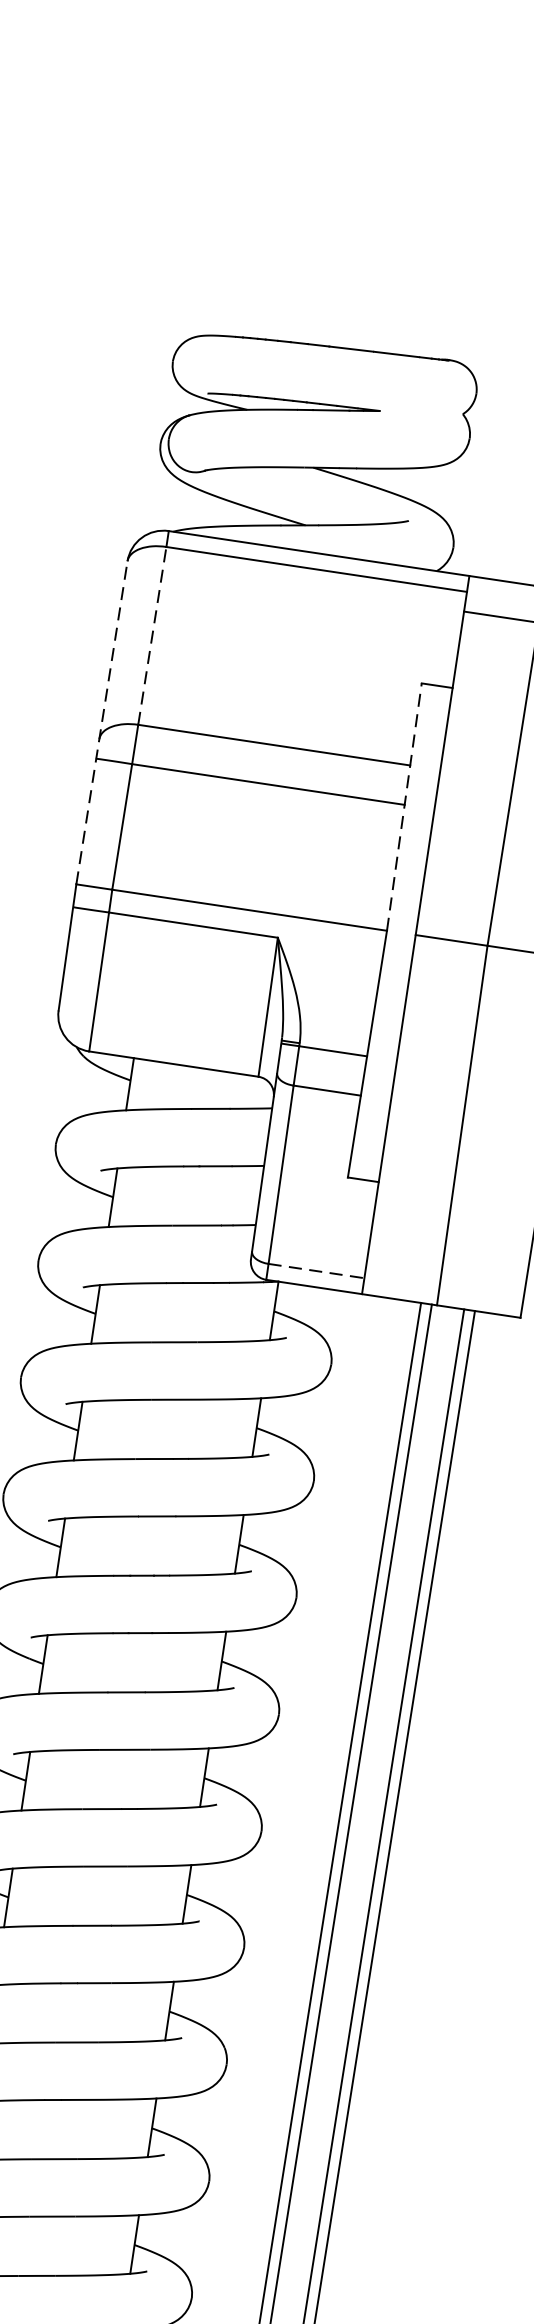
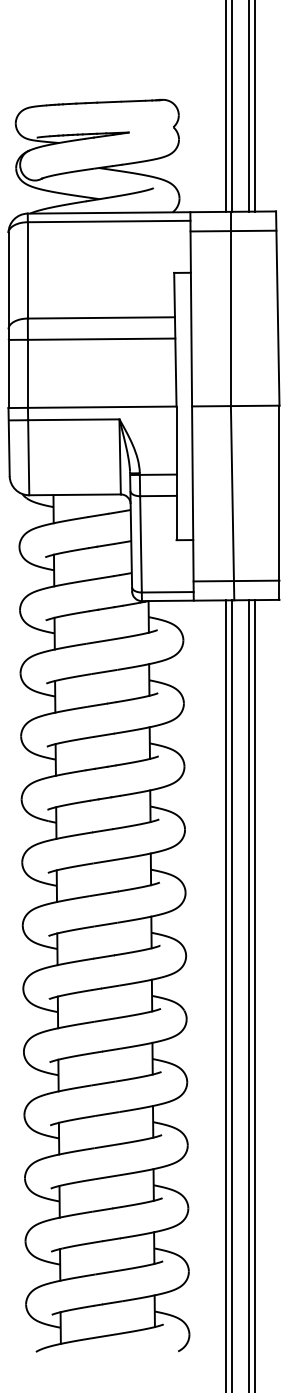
line: (151, 634) -> (27, 269), dashed -> solid
line: (101, 722) -> (8, 320), dashed -> solid
line: (404, 806) -> (175, 339), dashed -> solid
line: (446, 1269) -> (236, 580), added
line: (315, 1271) -> (167, 592), dashed -> solid

